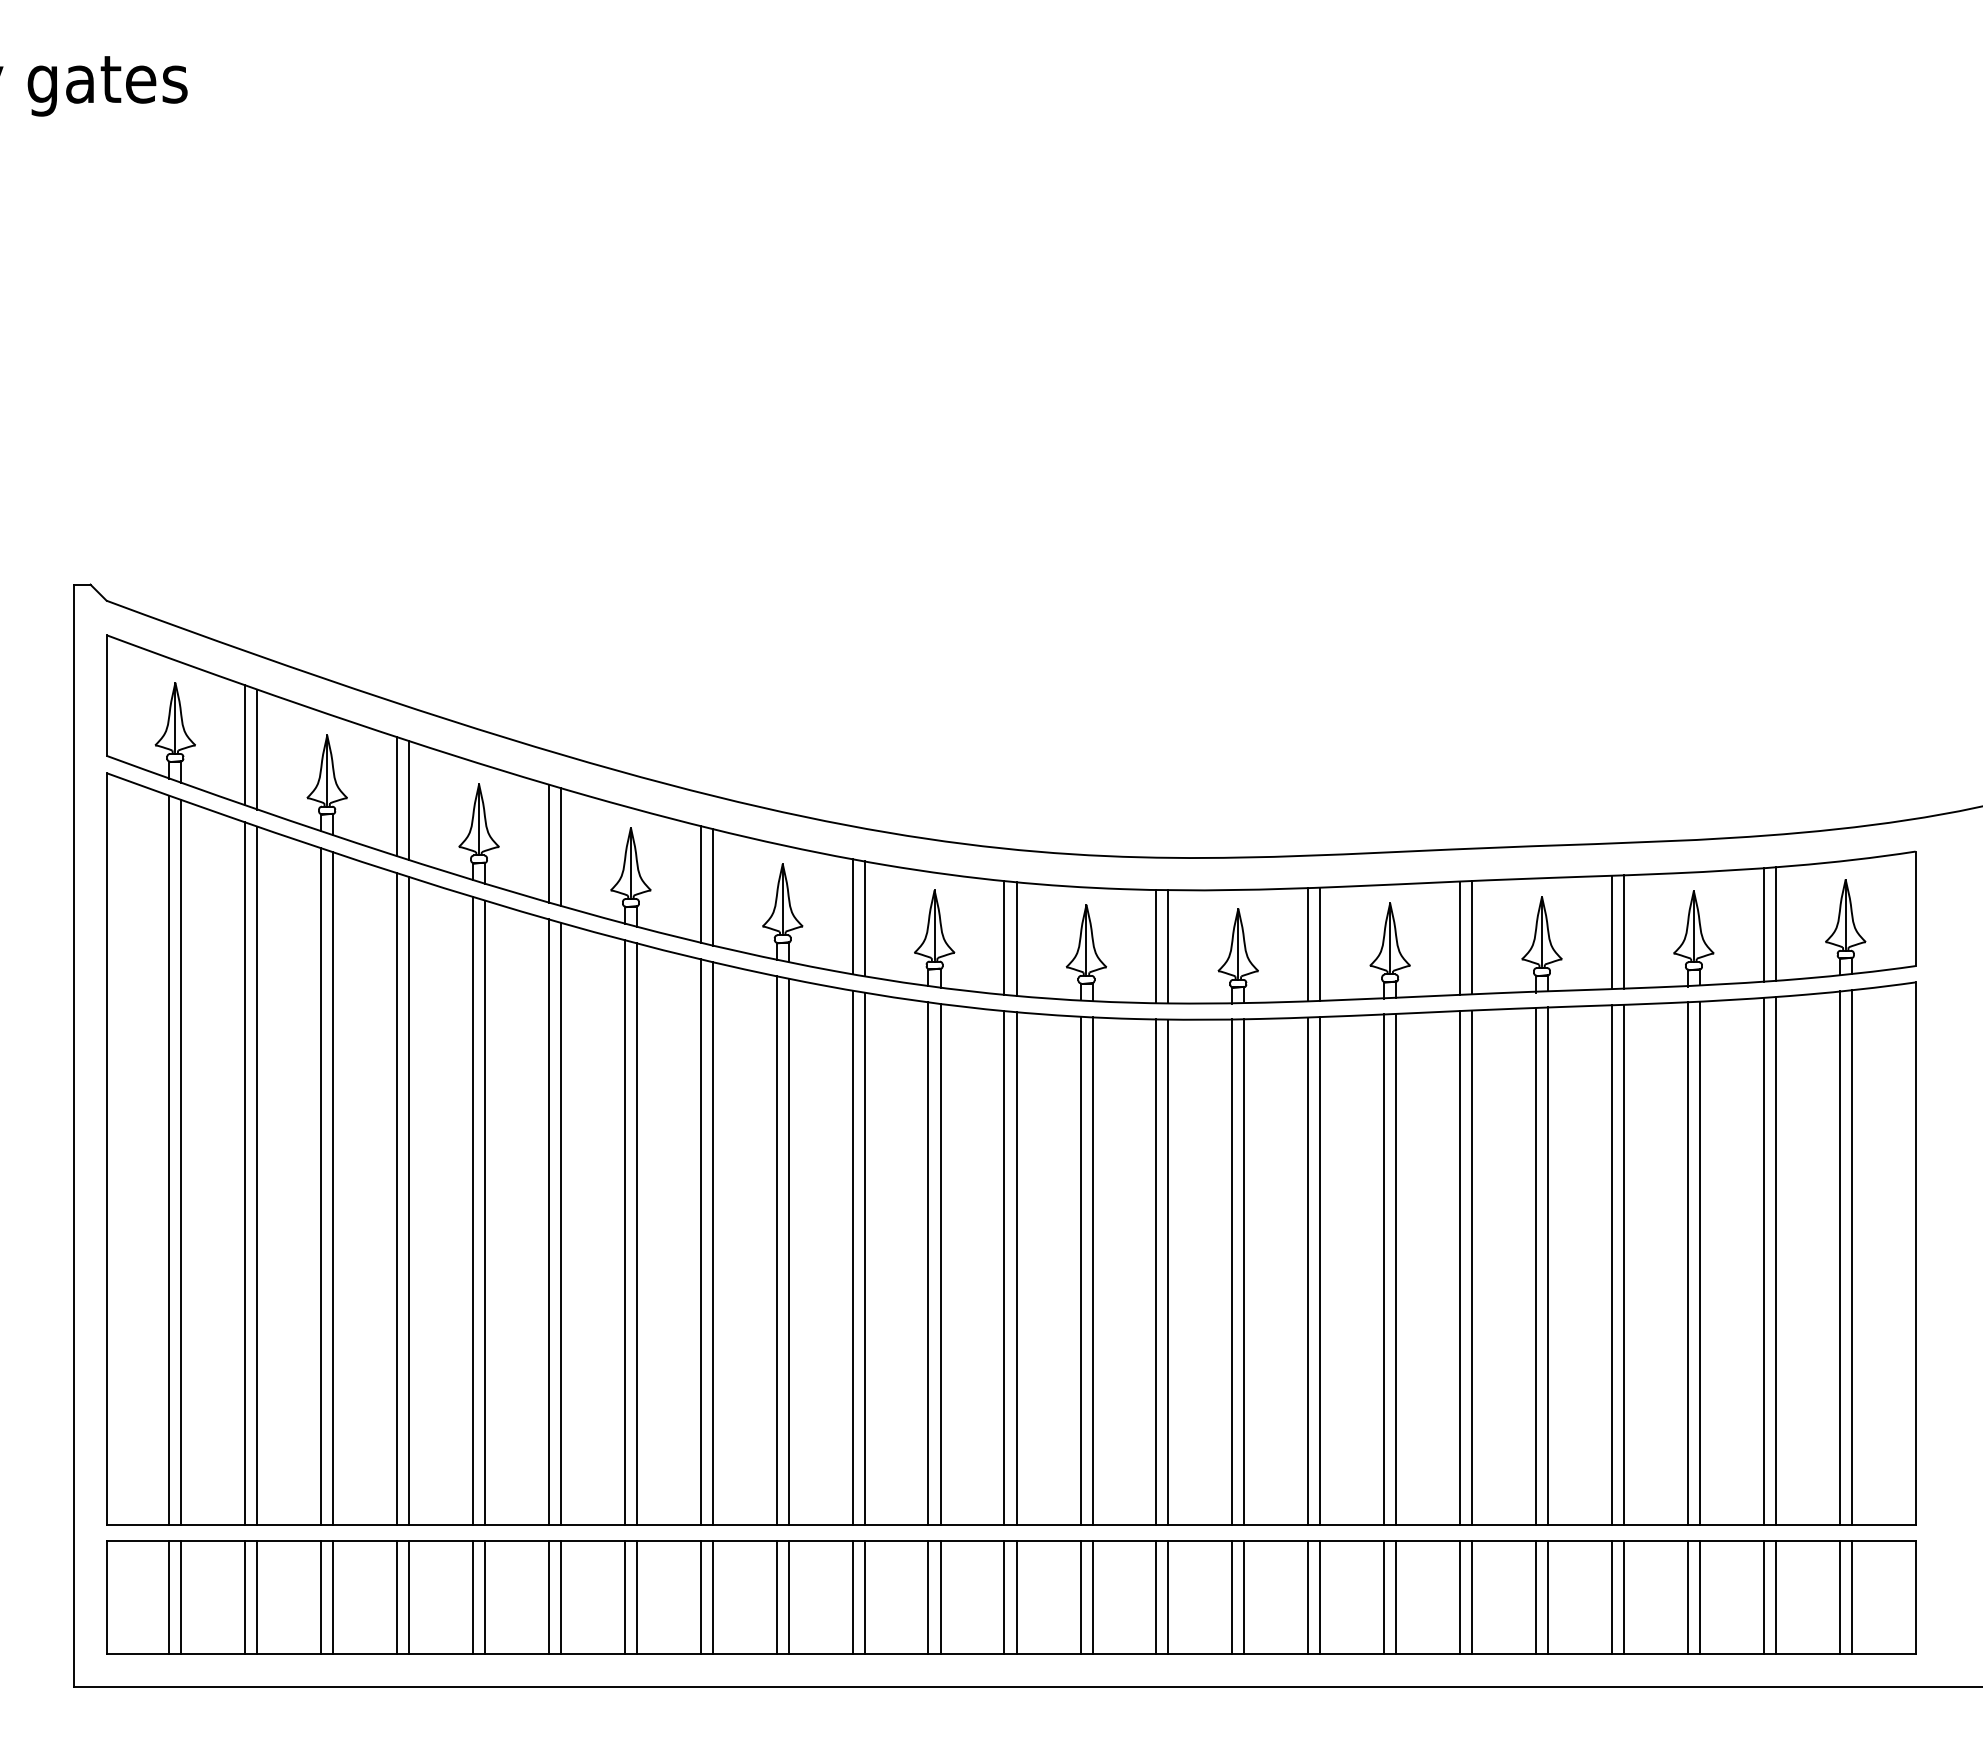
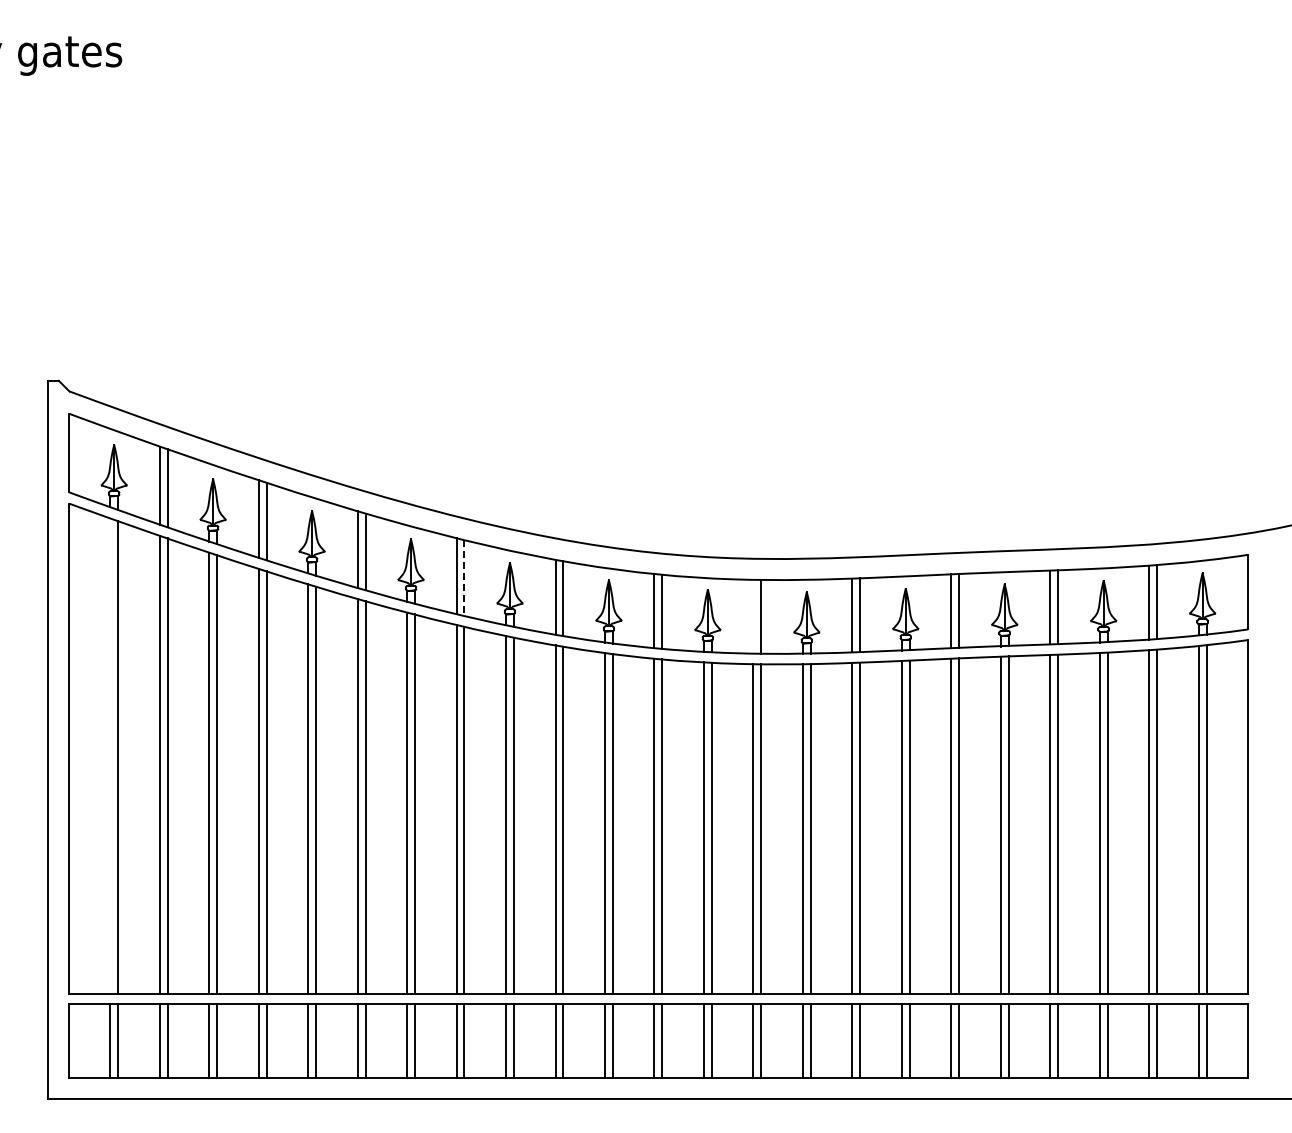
line: (712, 887) -> (464, 578), solid -> dashed
line: (1156, 946) -> (753, 616), removed
line: (169, 1159) -> (110, 755), removed

